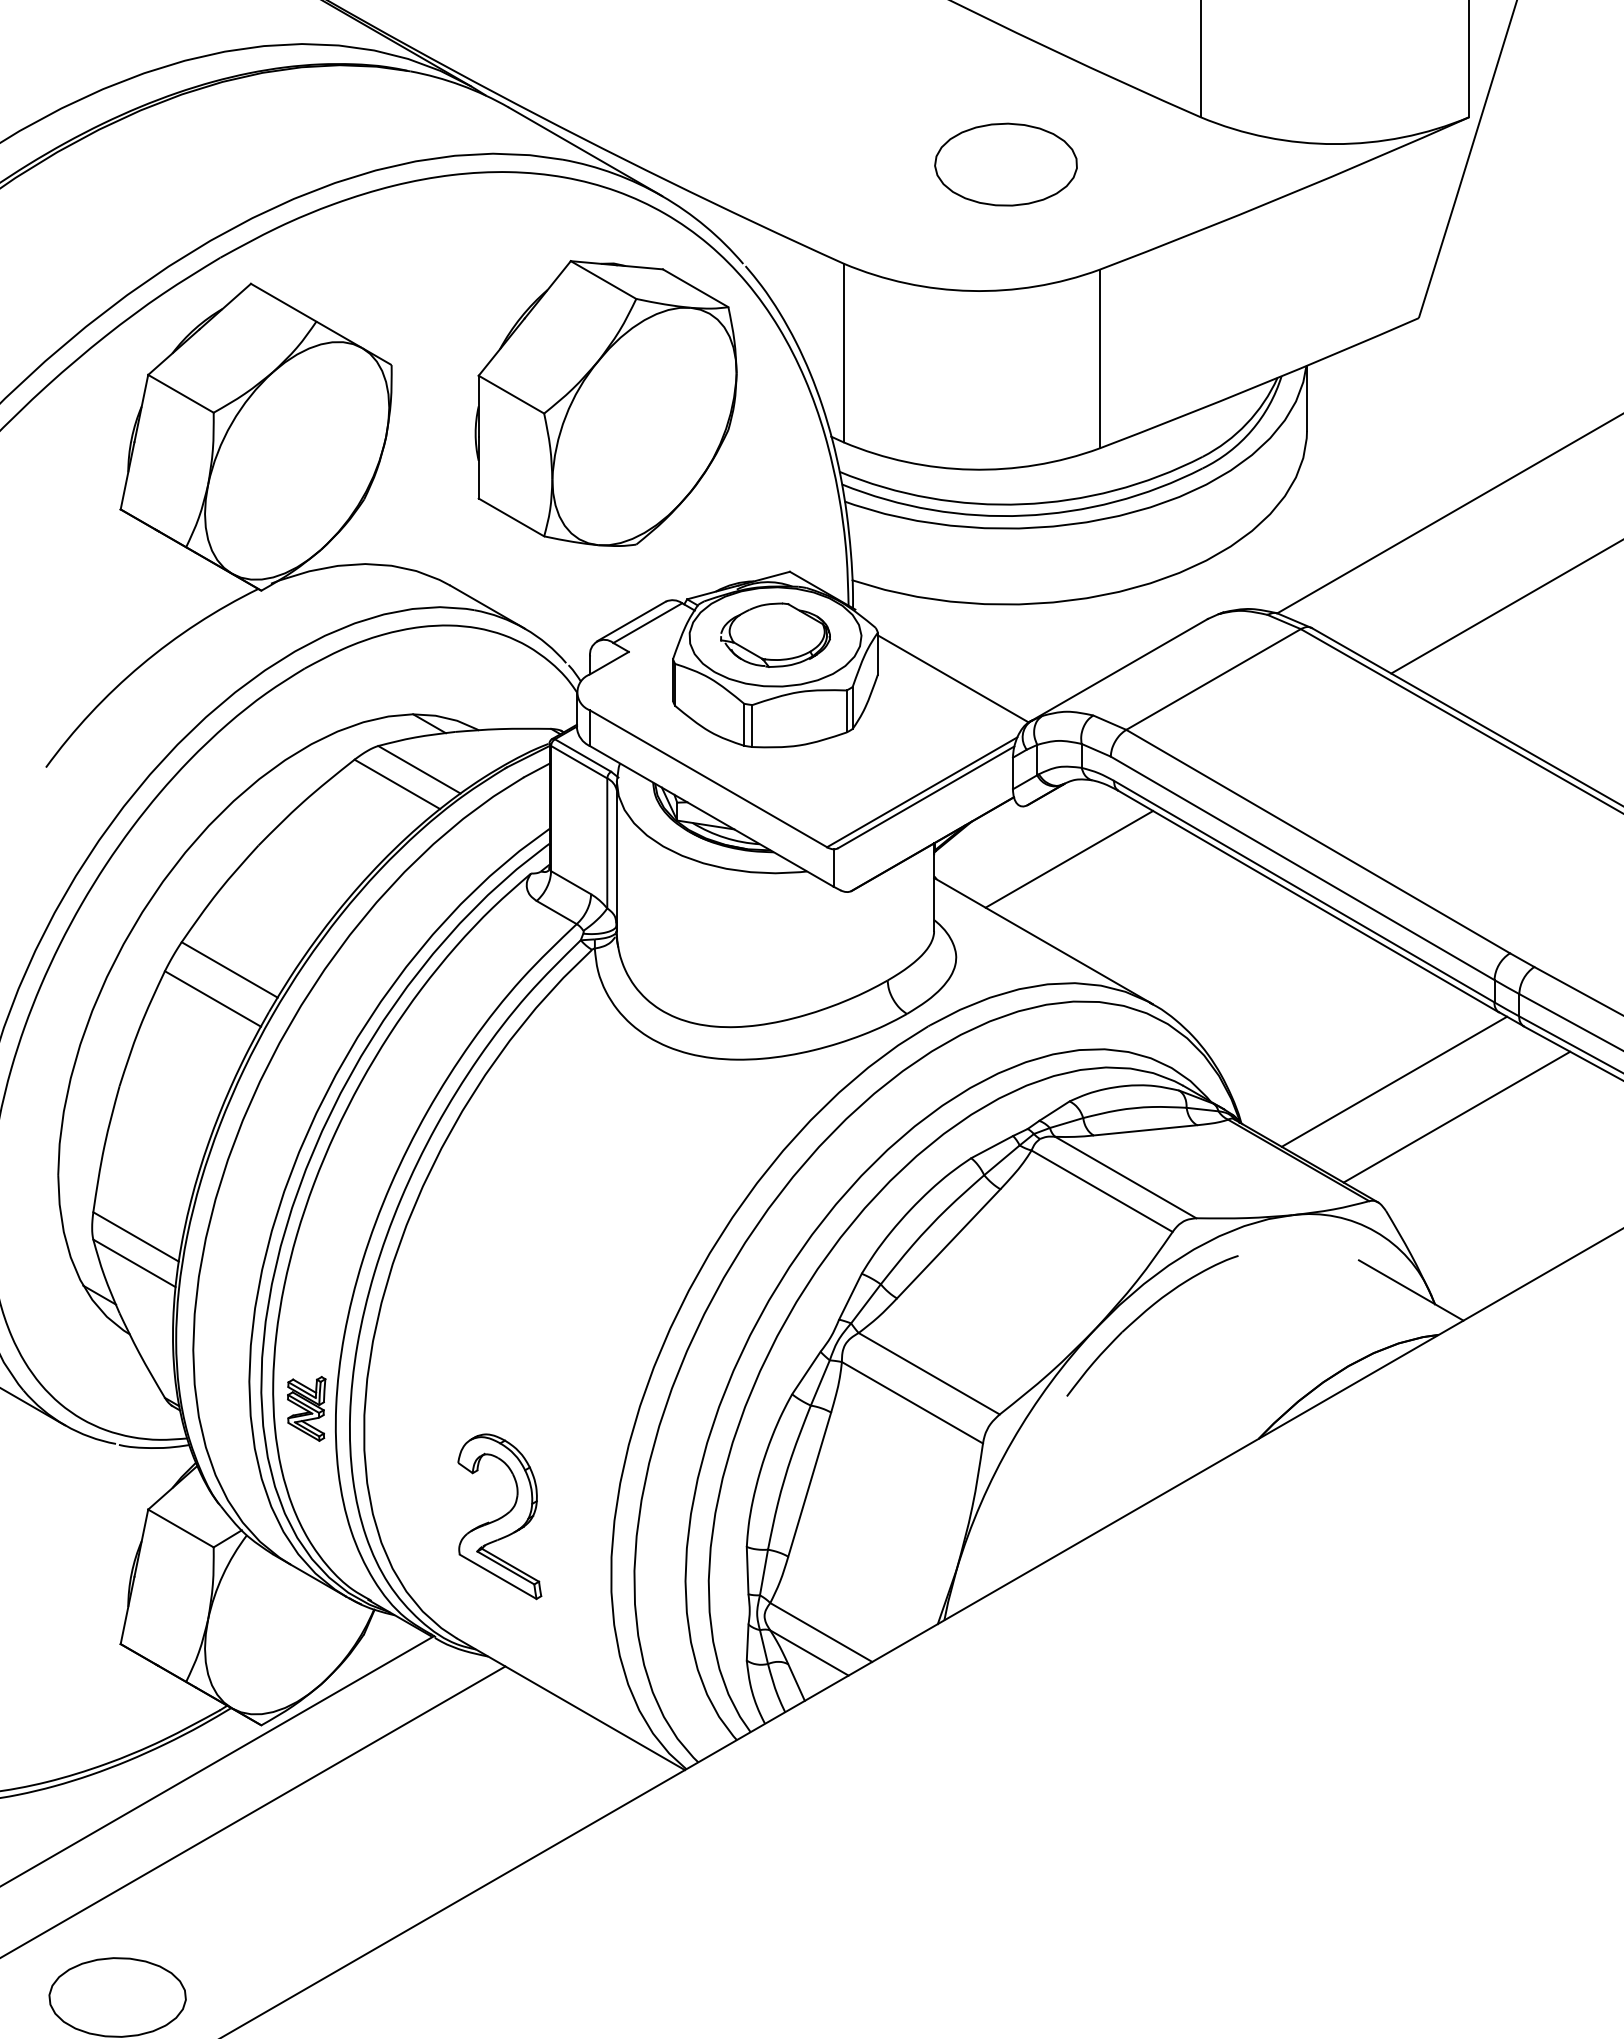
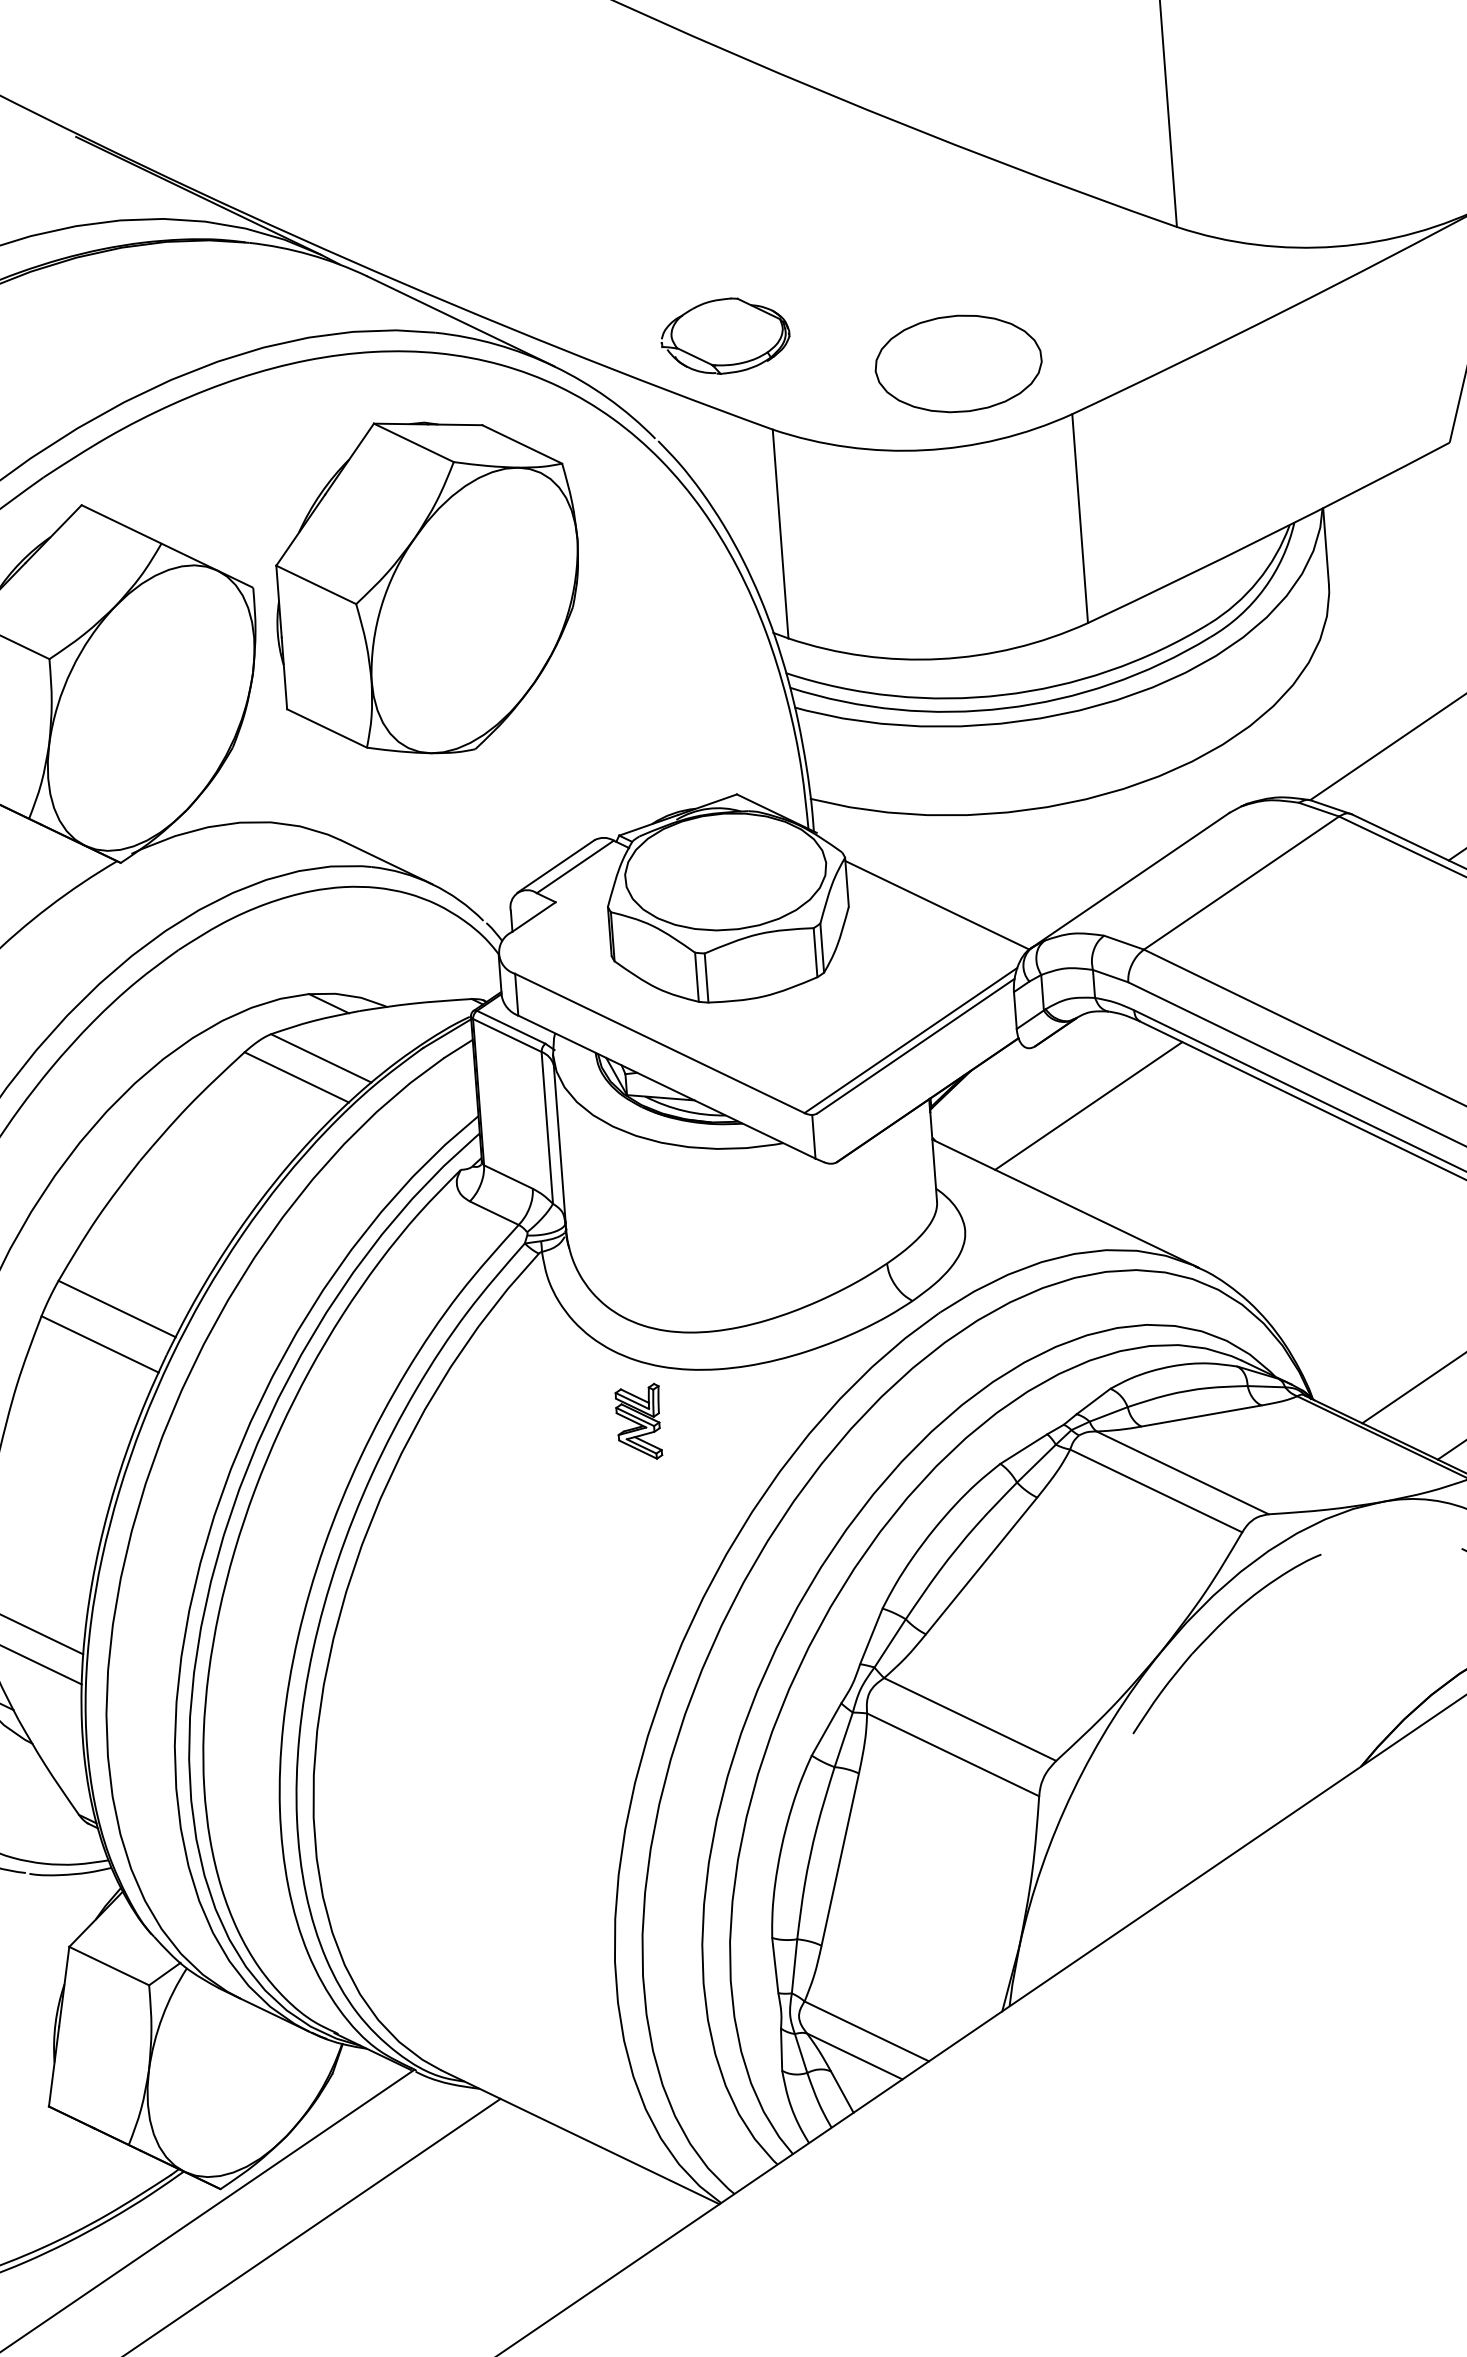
part: (1005, 164) -> (957, 363), moved
part: (605, 403) -> (426, 586), moved
part: (775, 634) -> (725, 335), moved
part: (306, 1408) -> (639, 1422), moved
part: (499, 1516) -> (480, 1924), removed

